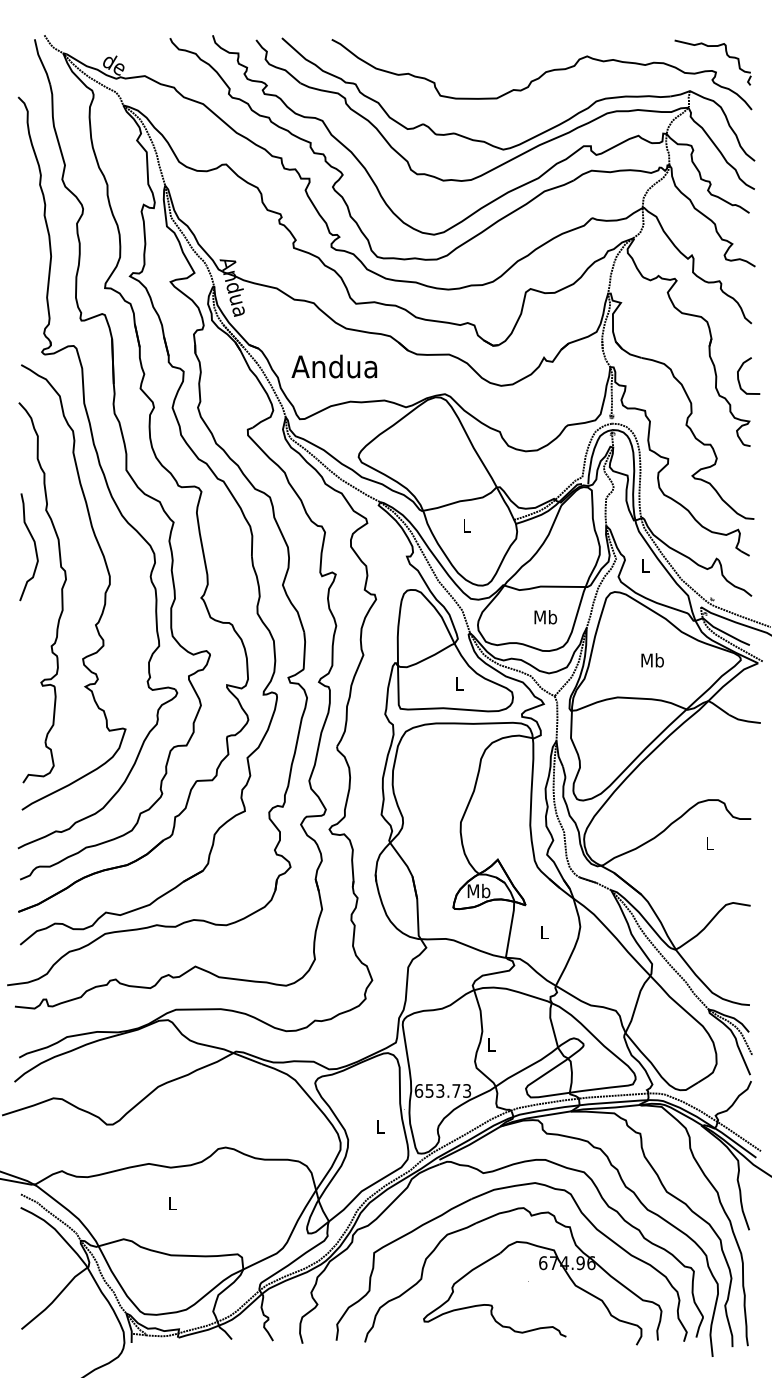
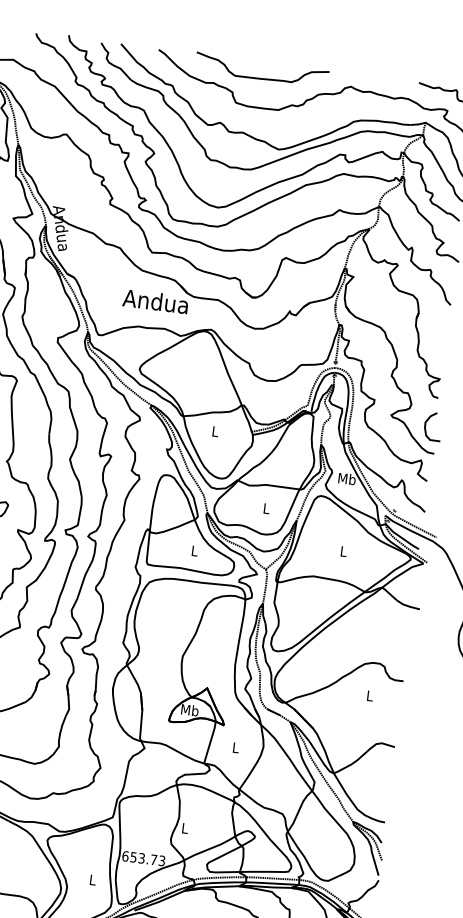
curve: (468, 59) -> (260, 77), added
text: (334, 366) -> (155, 301), moved
curve: (739, 371) -> (426, 422), moved
text: (645, 565) -> (347, 478), L -> Mb
text: (545, 617) -> (266, 508), Mb -> L
text: (652, 660) -> (343, 551), Mb -> L

